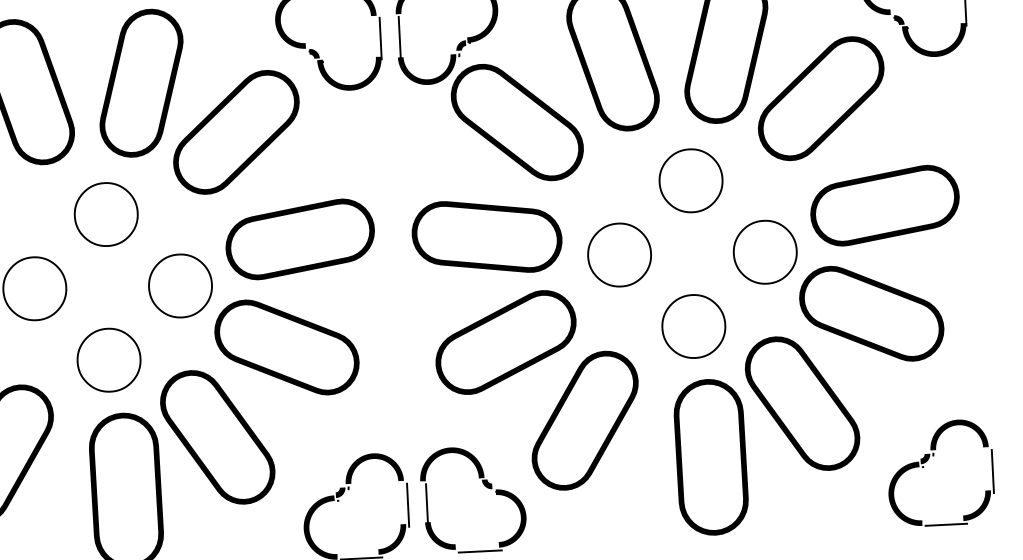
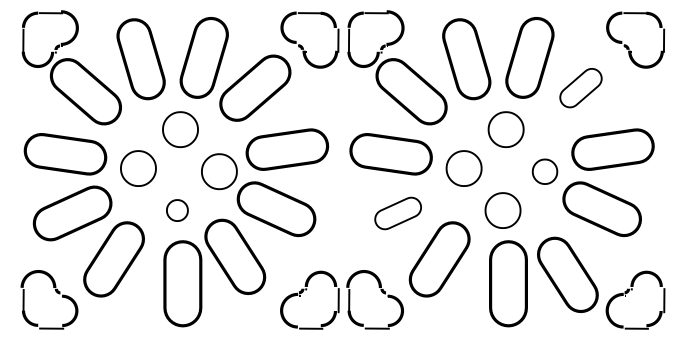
part: (820, 97) -> (580, 87), size x0.6
part: (764, 252) -> (544, 171), size x0.7
part: (504, 342) -> (397, 213), size x0.6
part: (109, 360) -> (177, 210), size x0.6
part: (801, 402) -> (567, 274), moved

